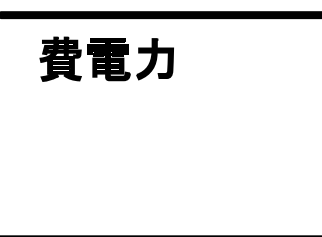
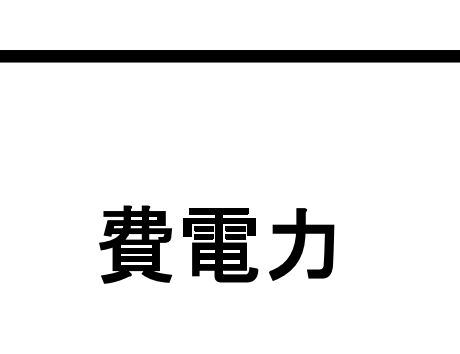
part: (106, 58) -> (216, 243), moved

